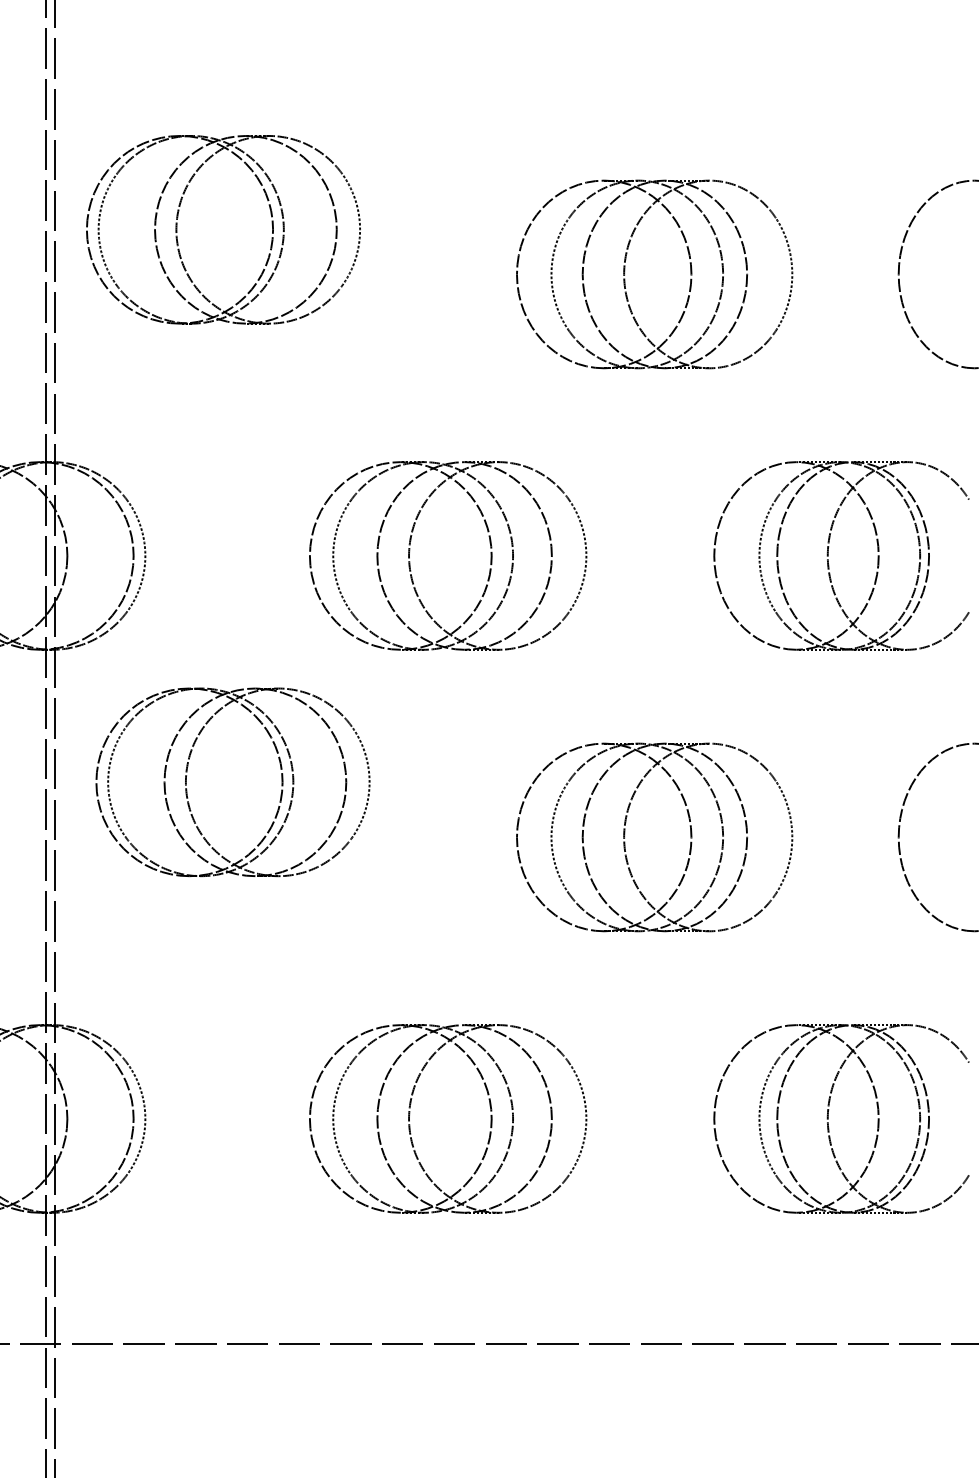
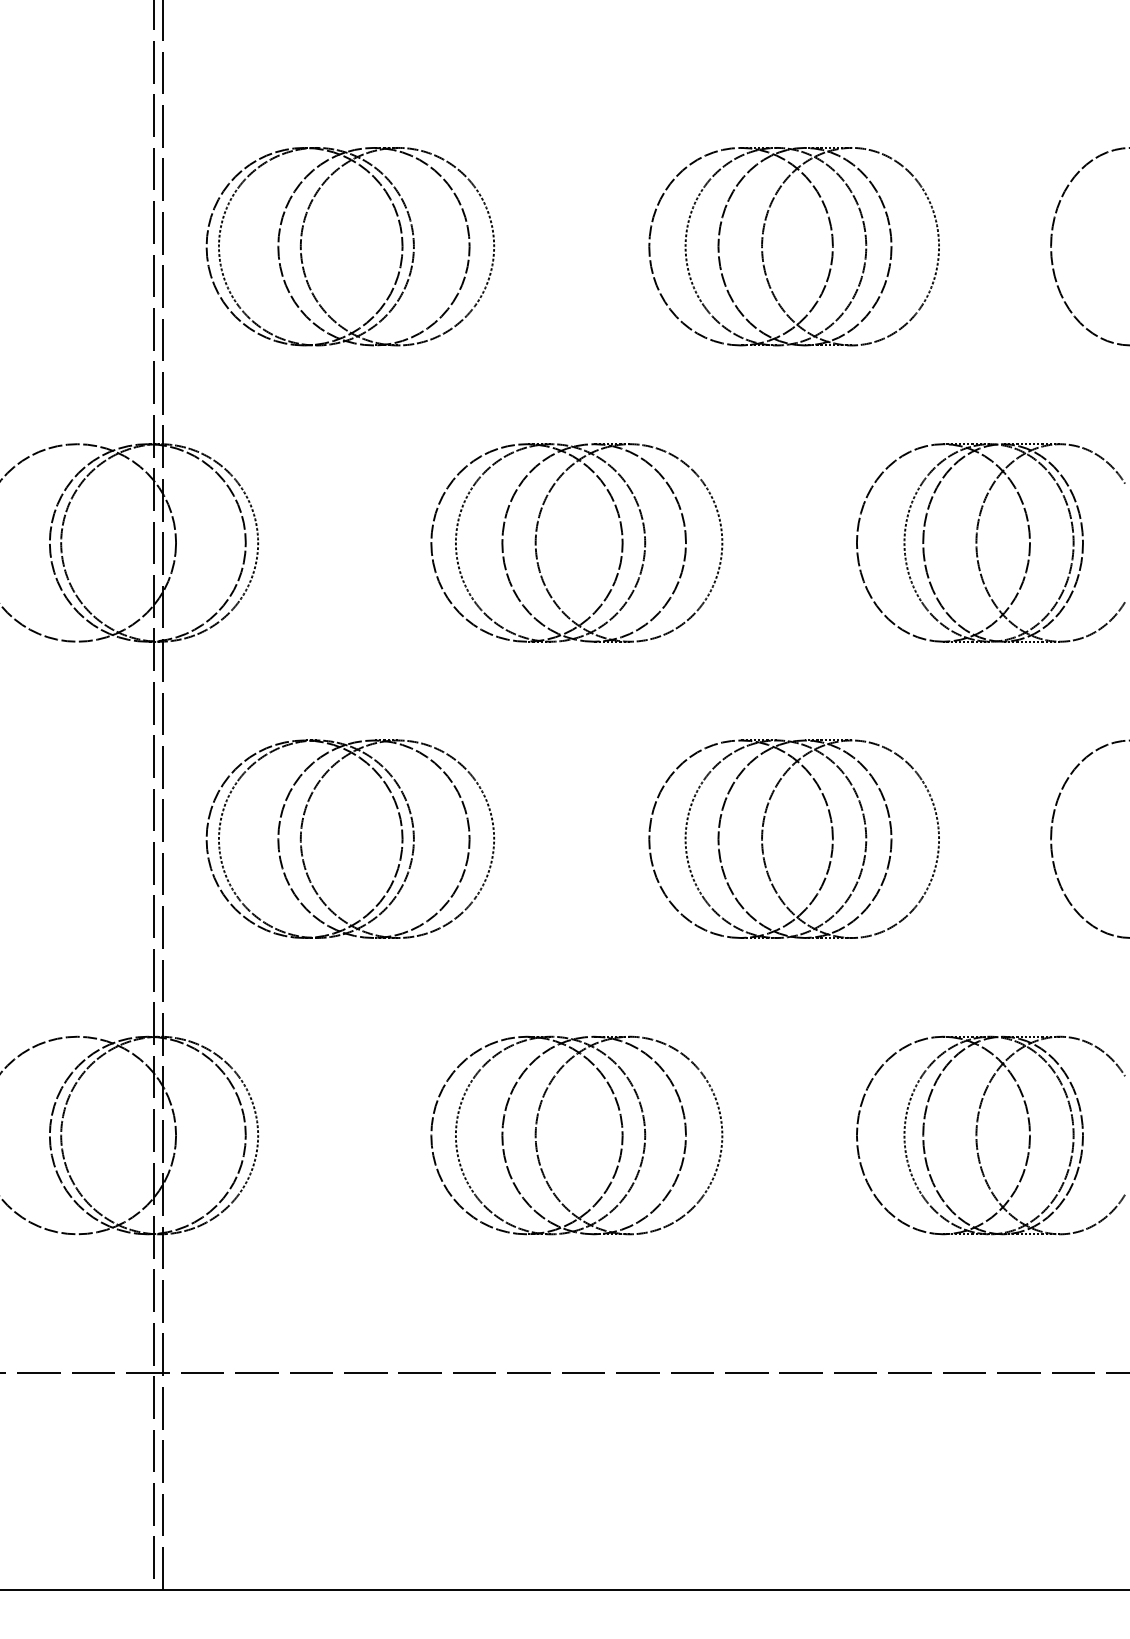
part: (178, 238) -> (302, 255), moved
part: (187, 790) -> (302, 847), moved

